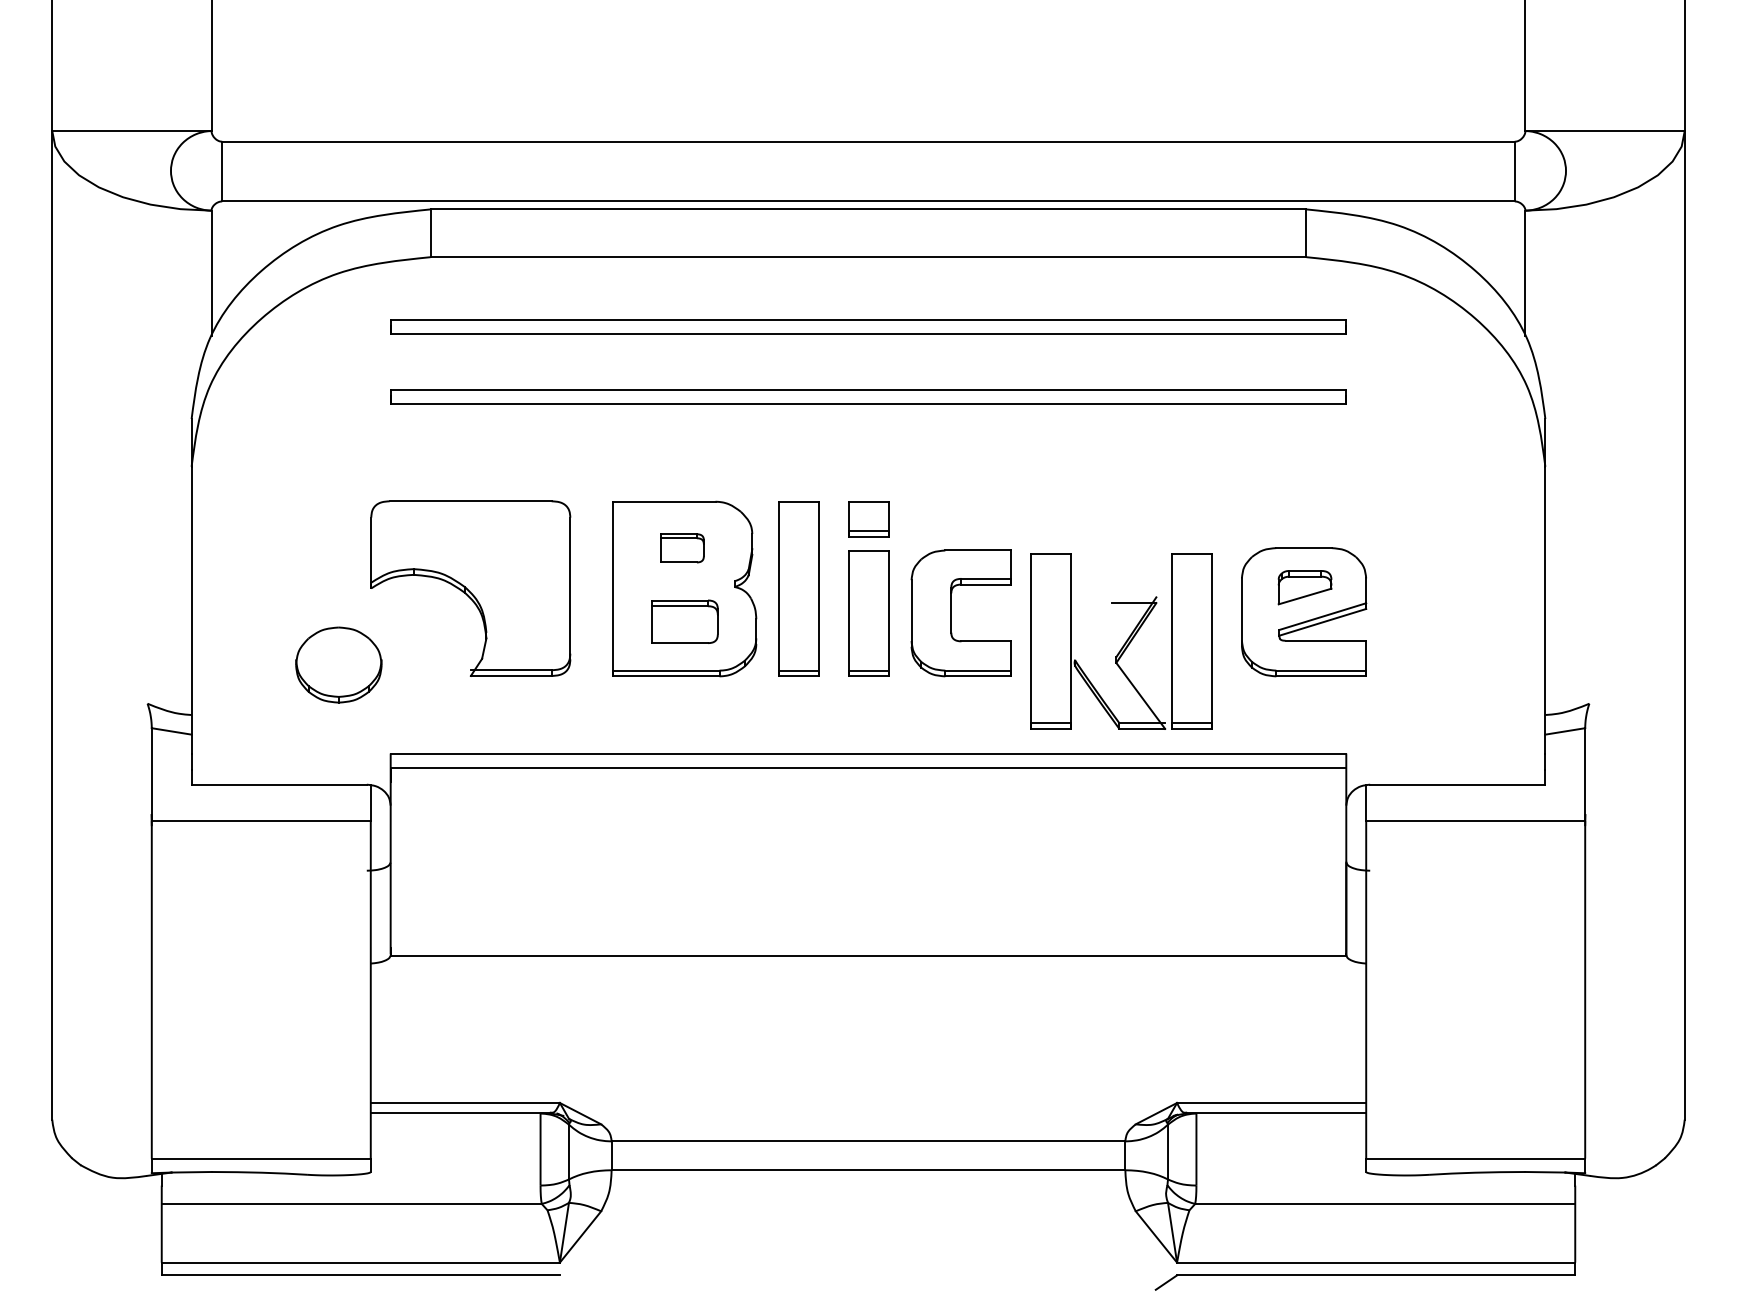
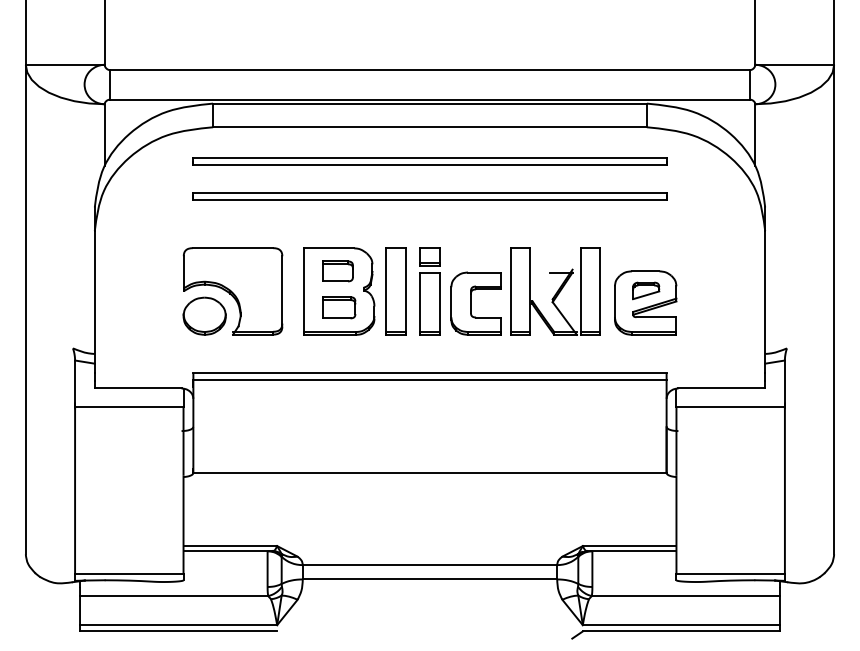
part: (681, 548) -> (337, 271), size x1.43
part: (1121, 641) -> (555, 291), moved
part: (338, 663) -> (204, 315), moved

